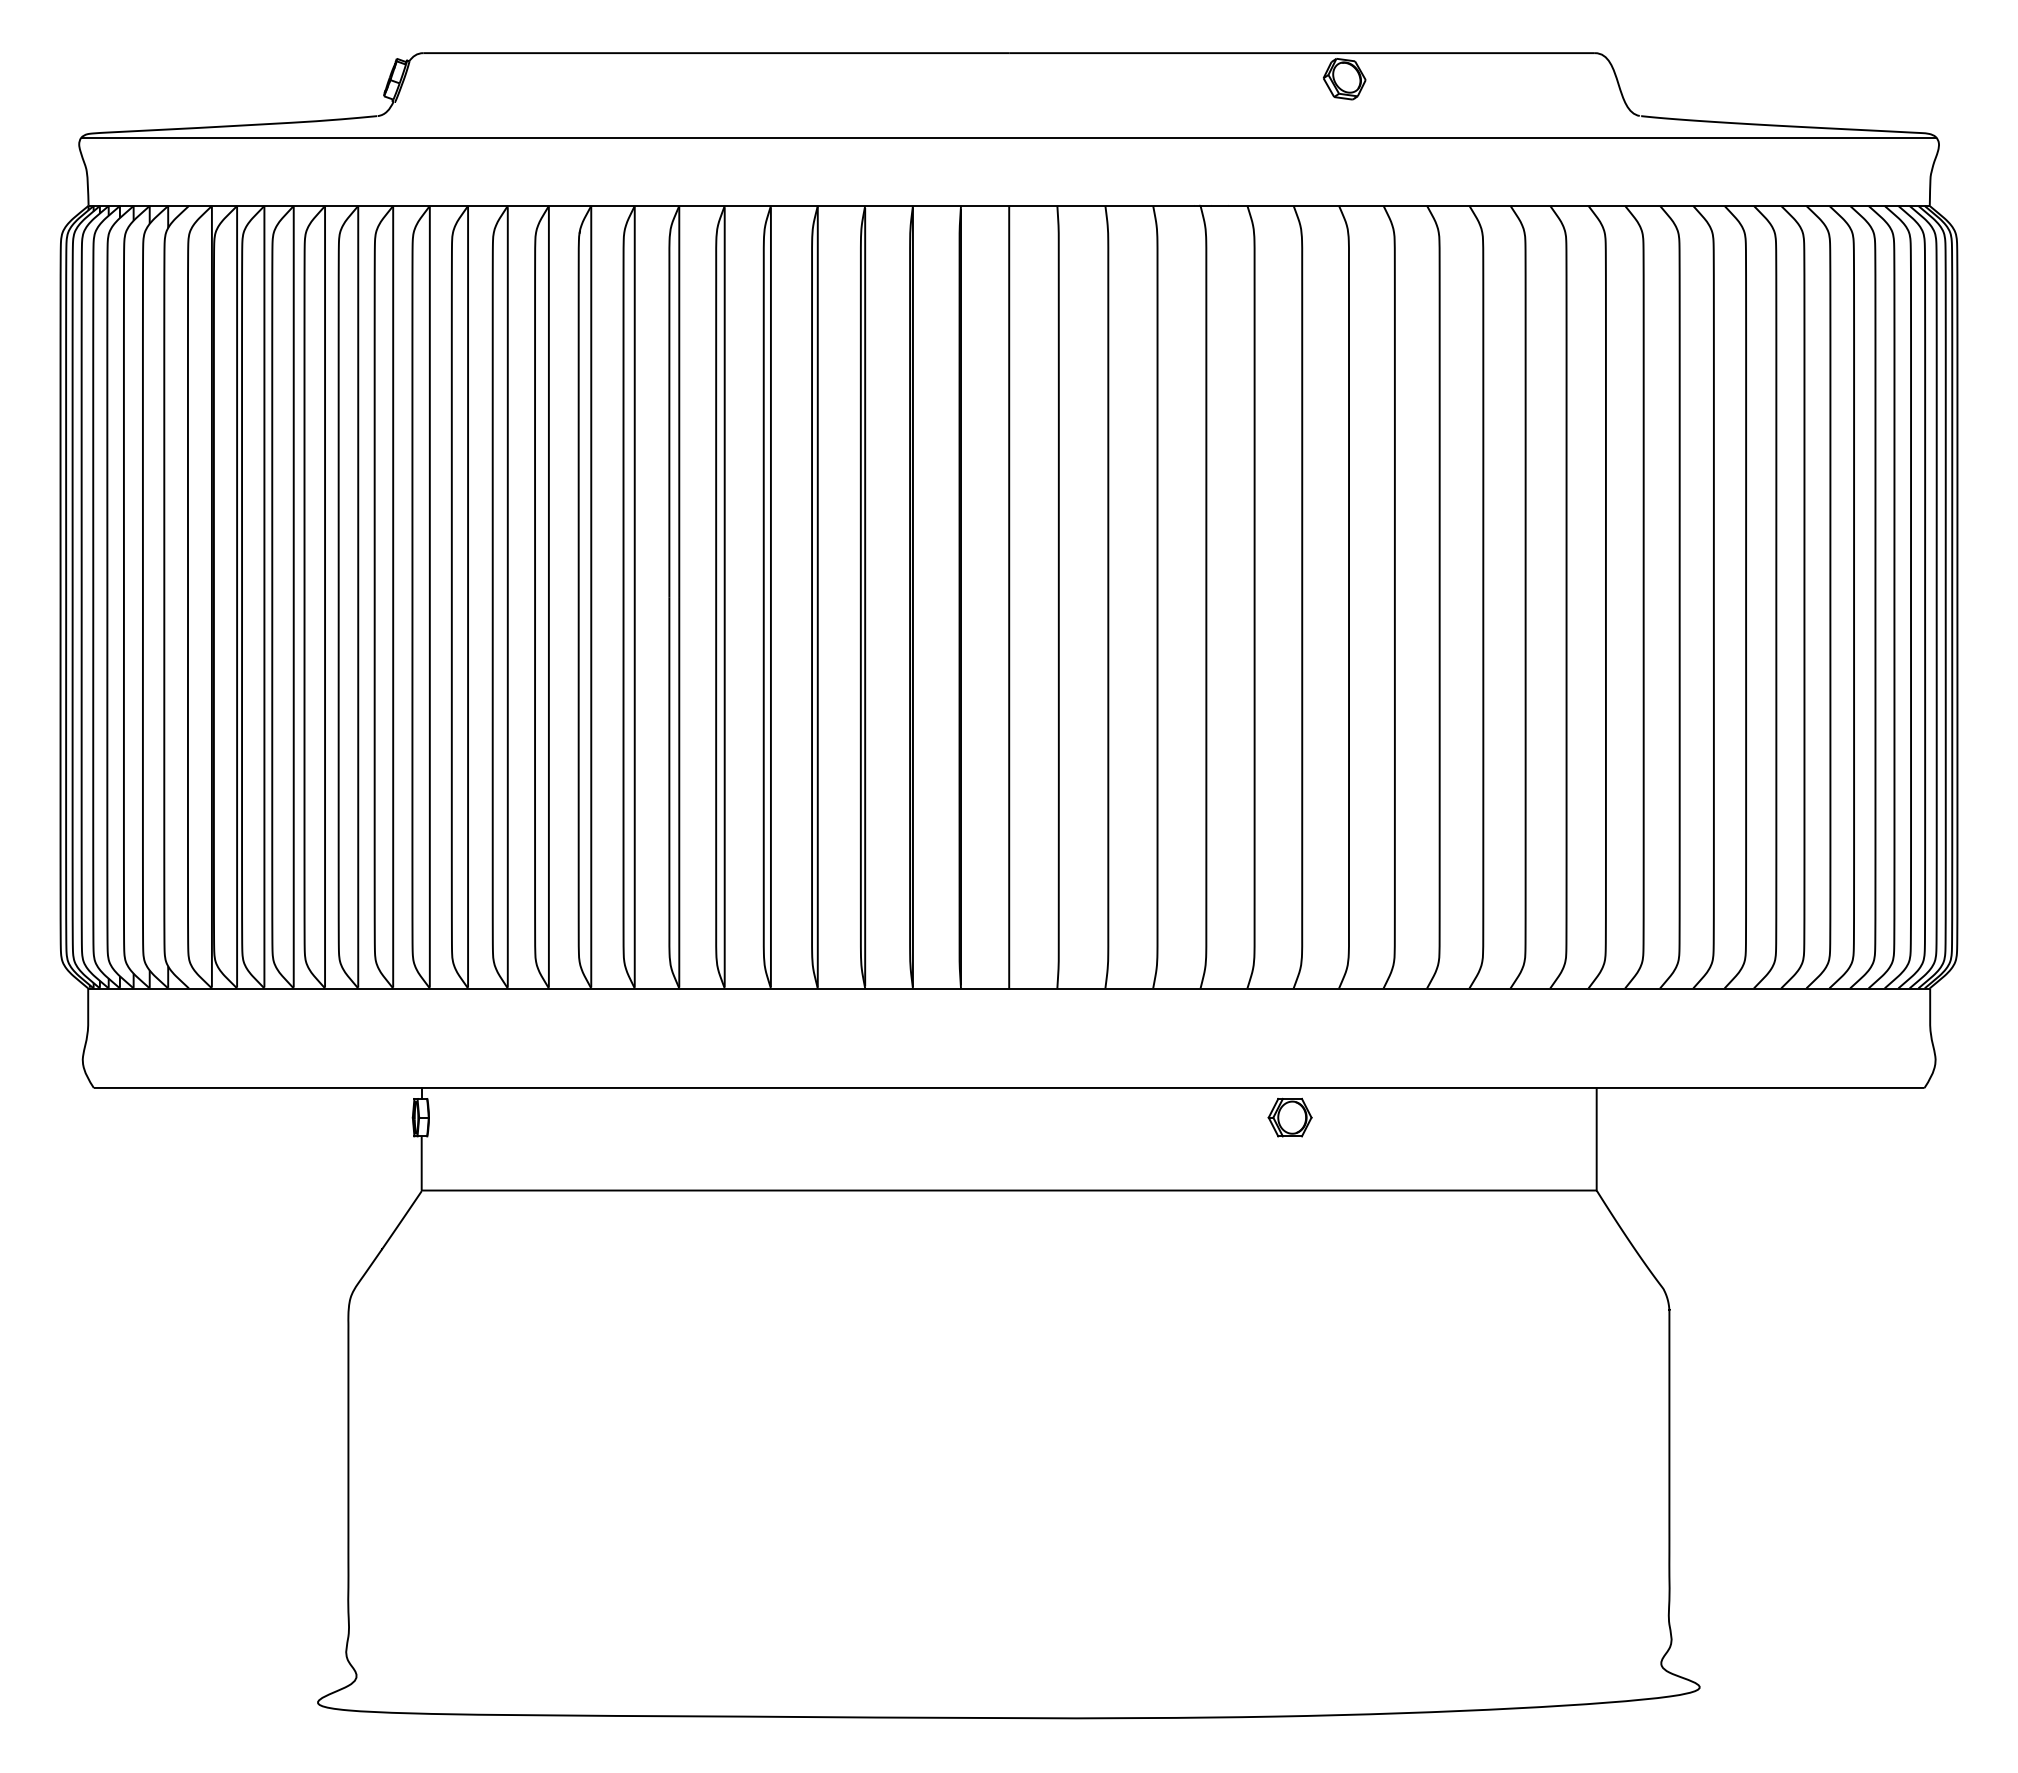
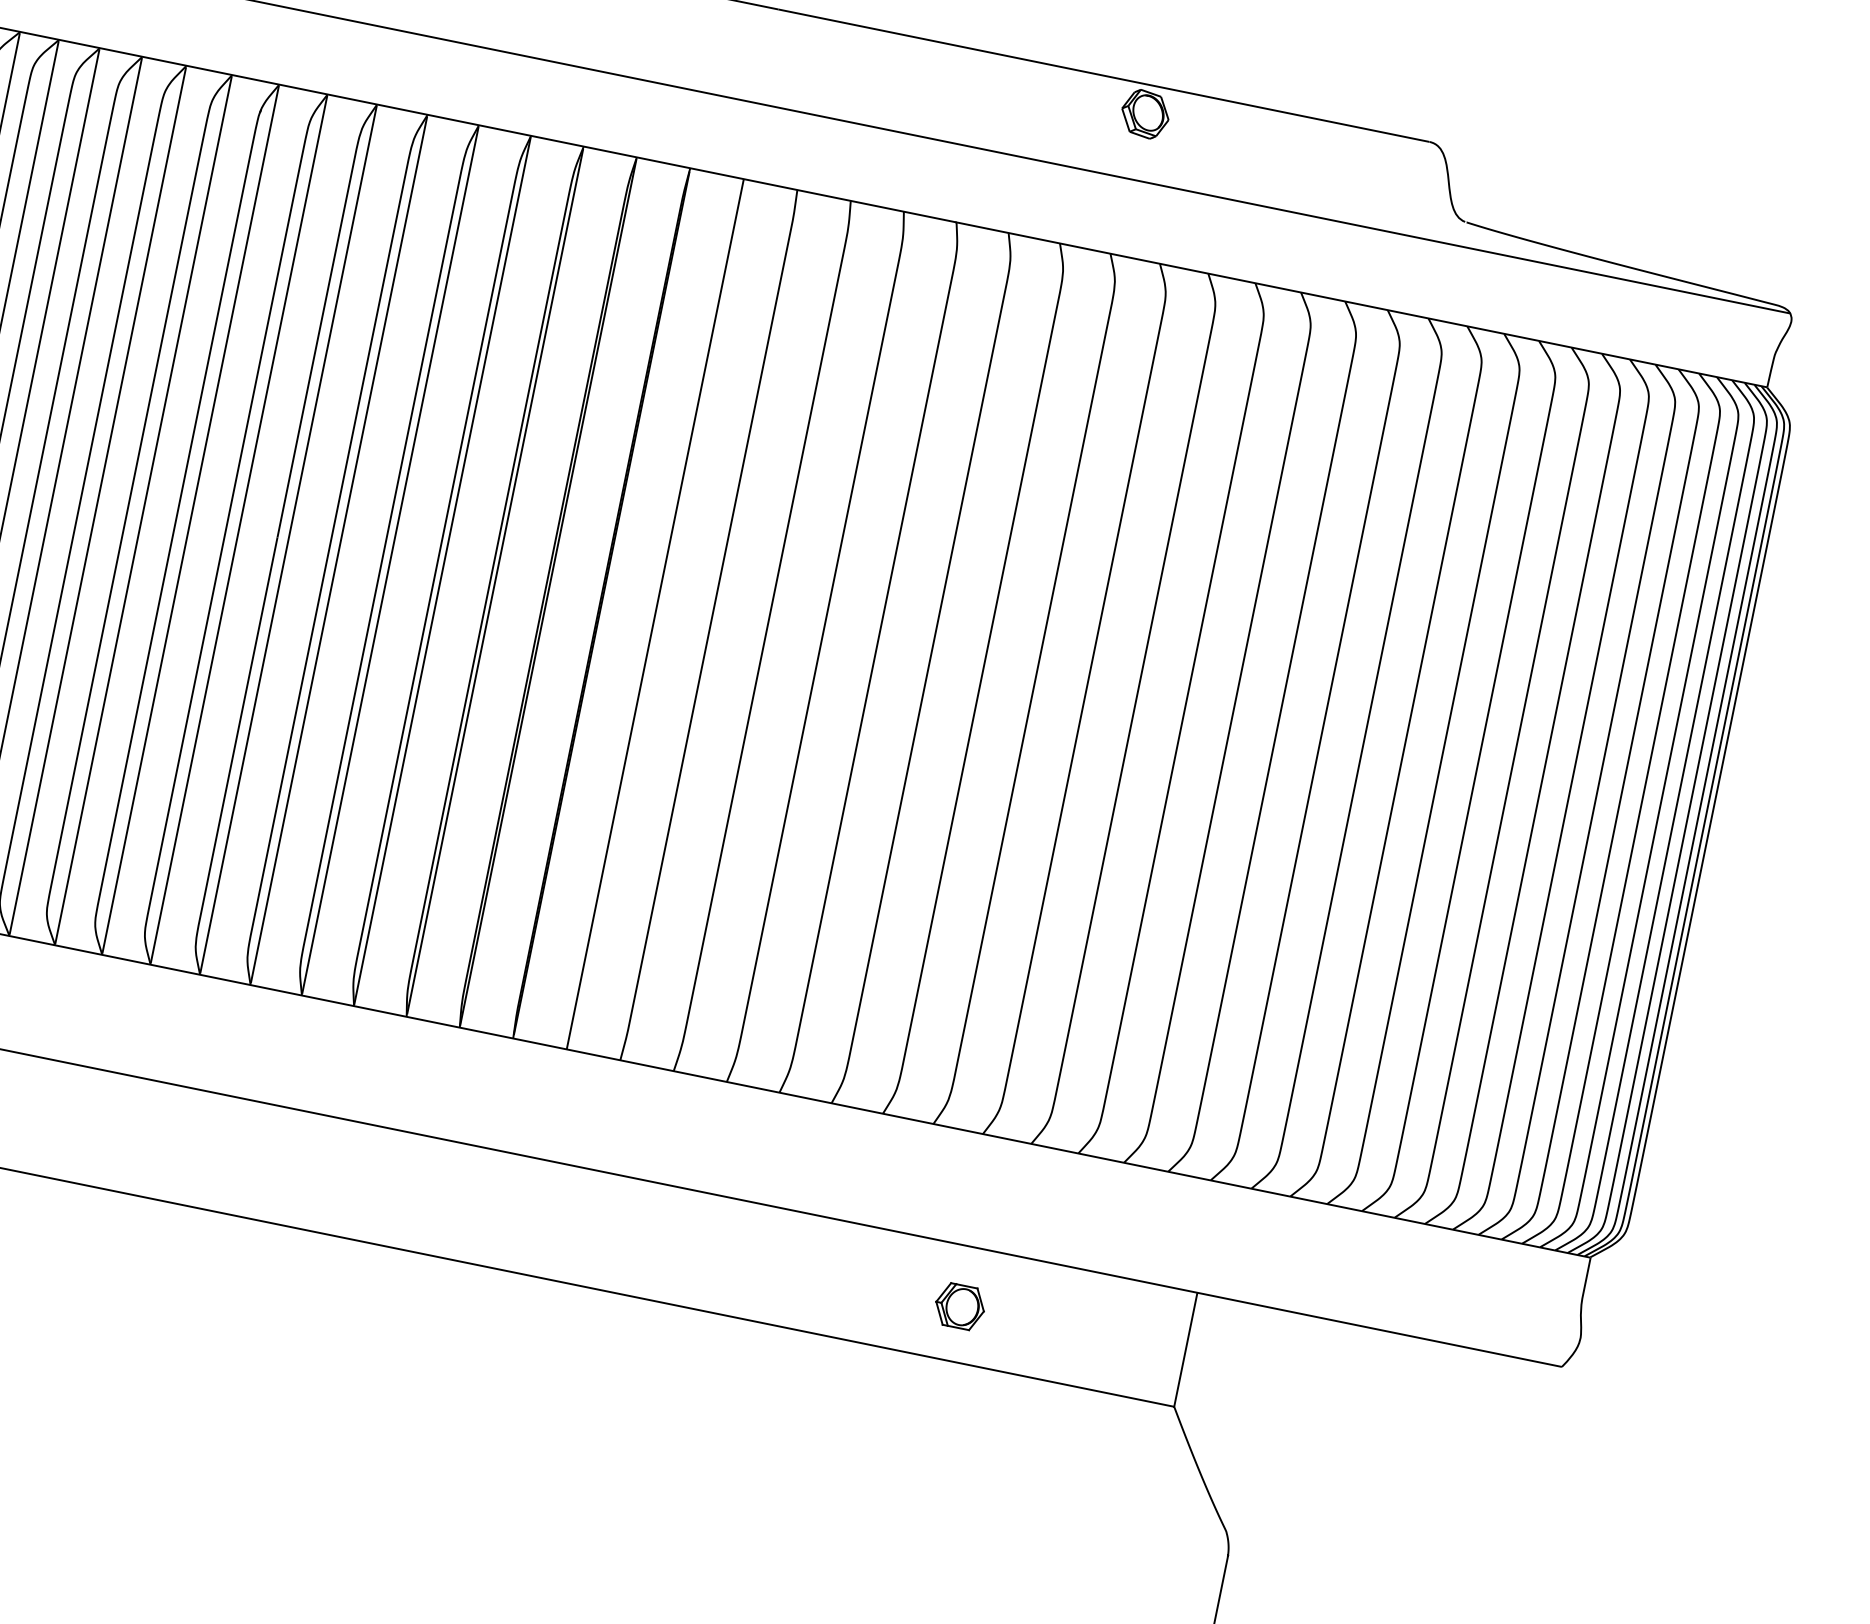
part: (1289, 1117) -> (959, 1306), moved

